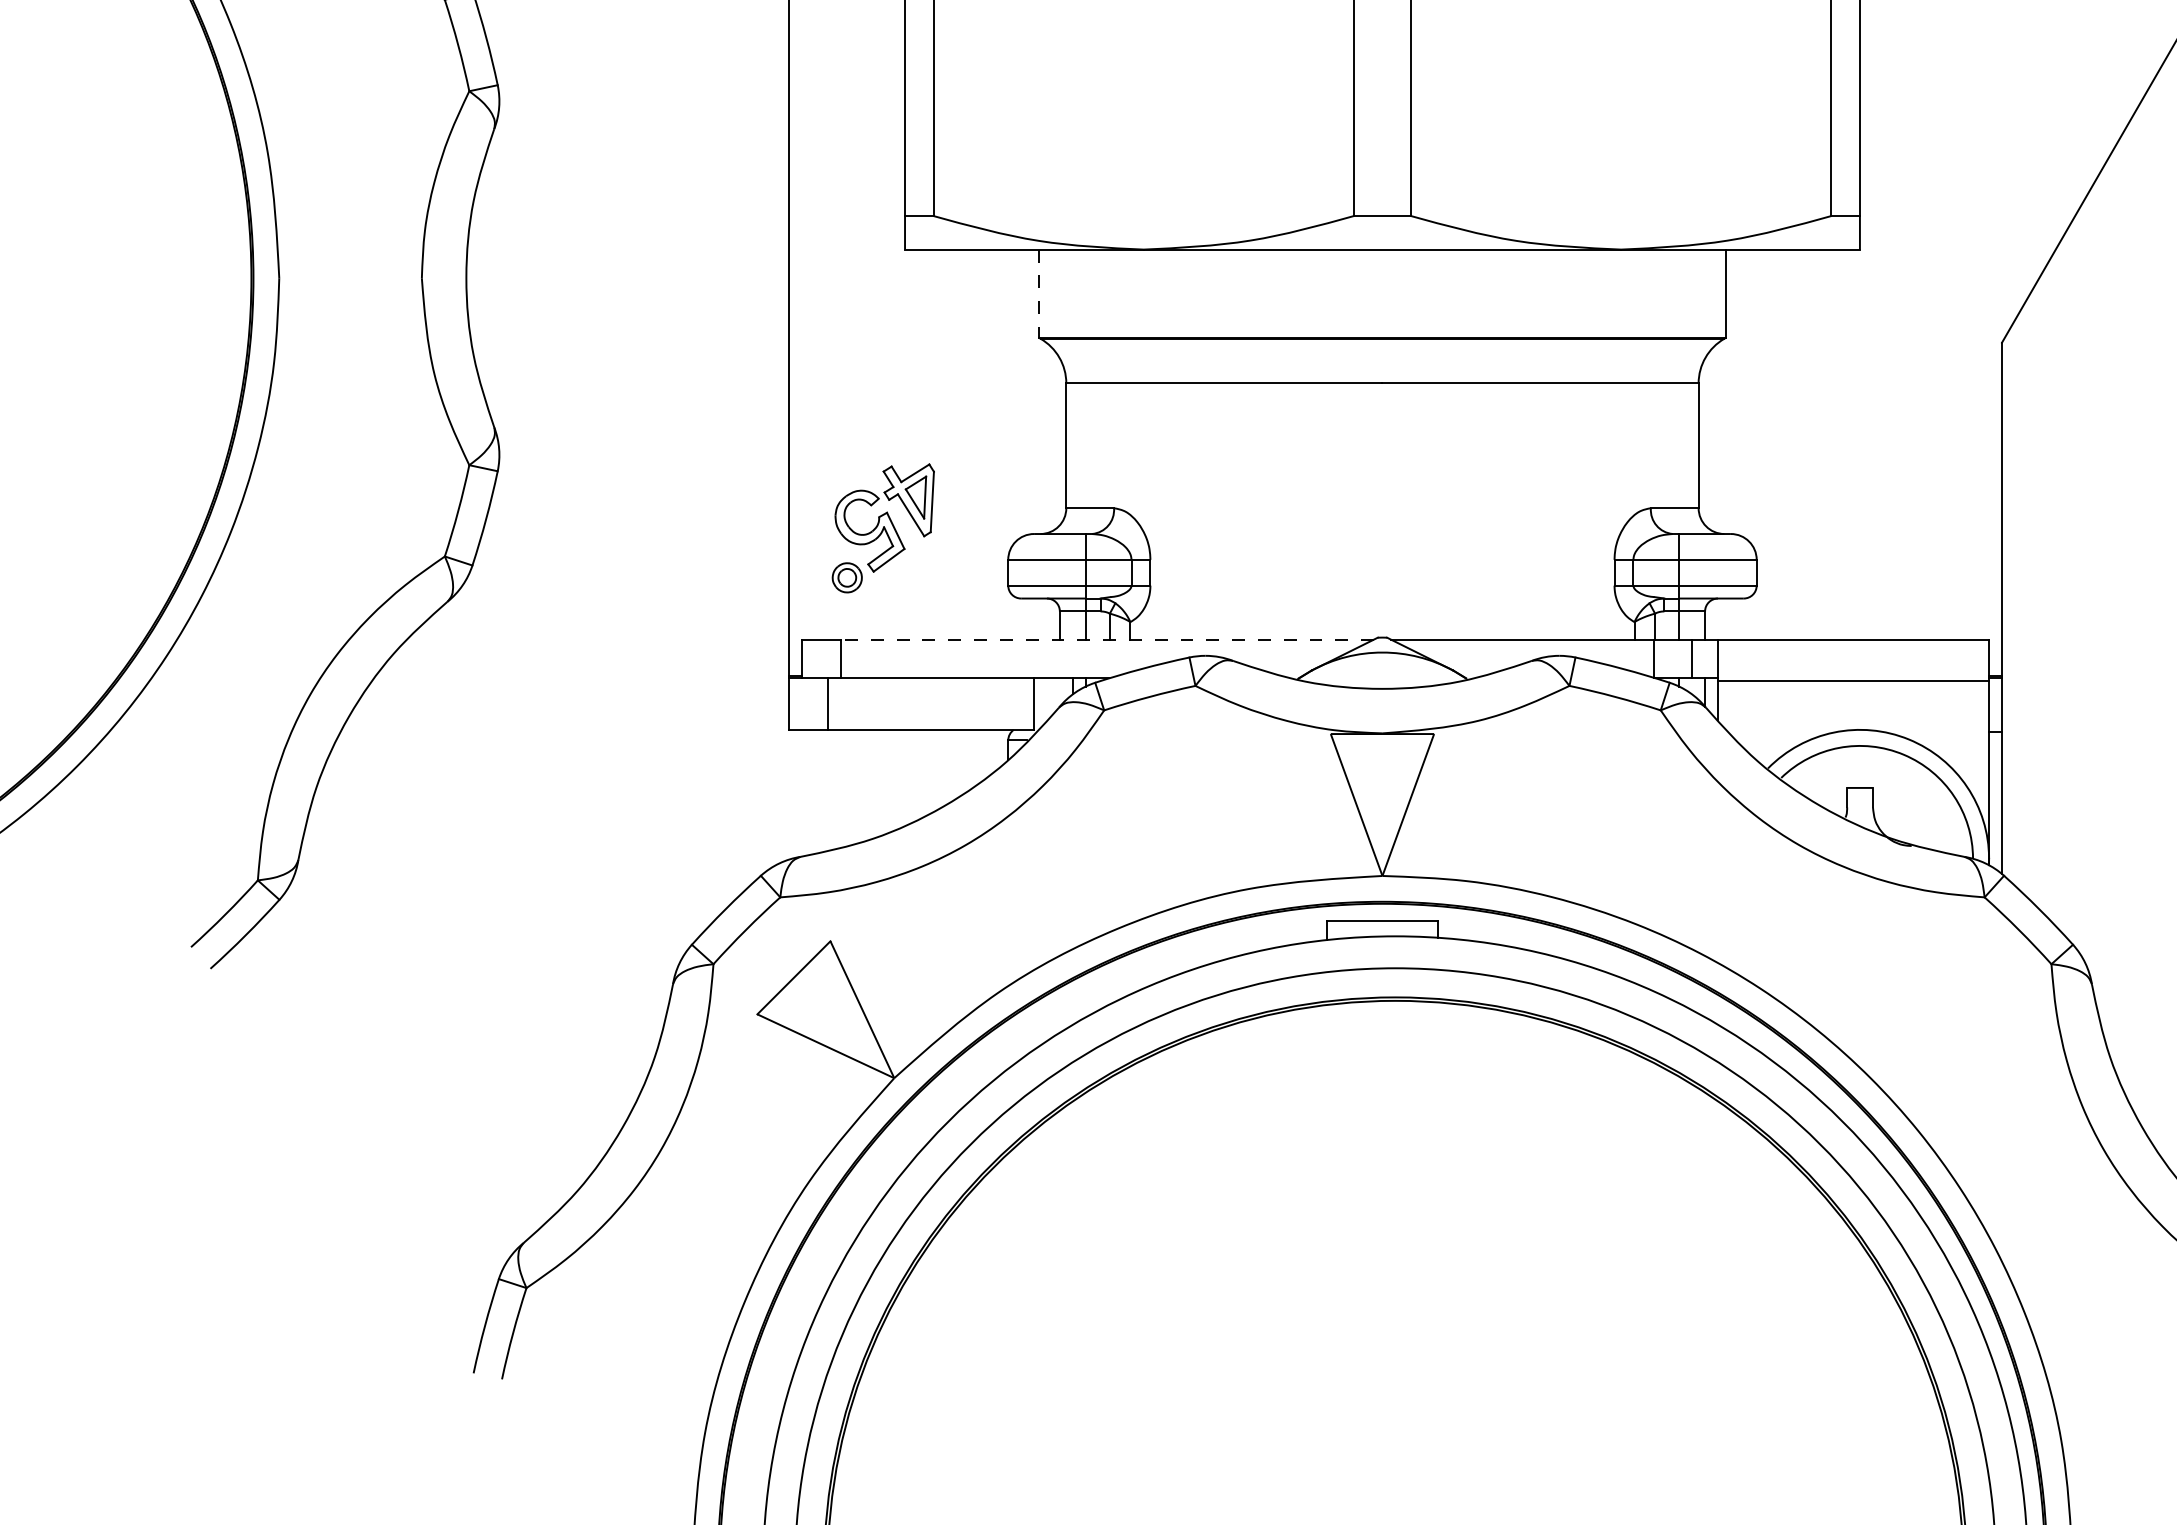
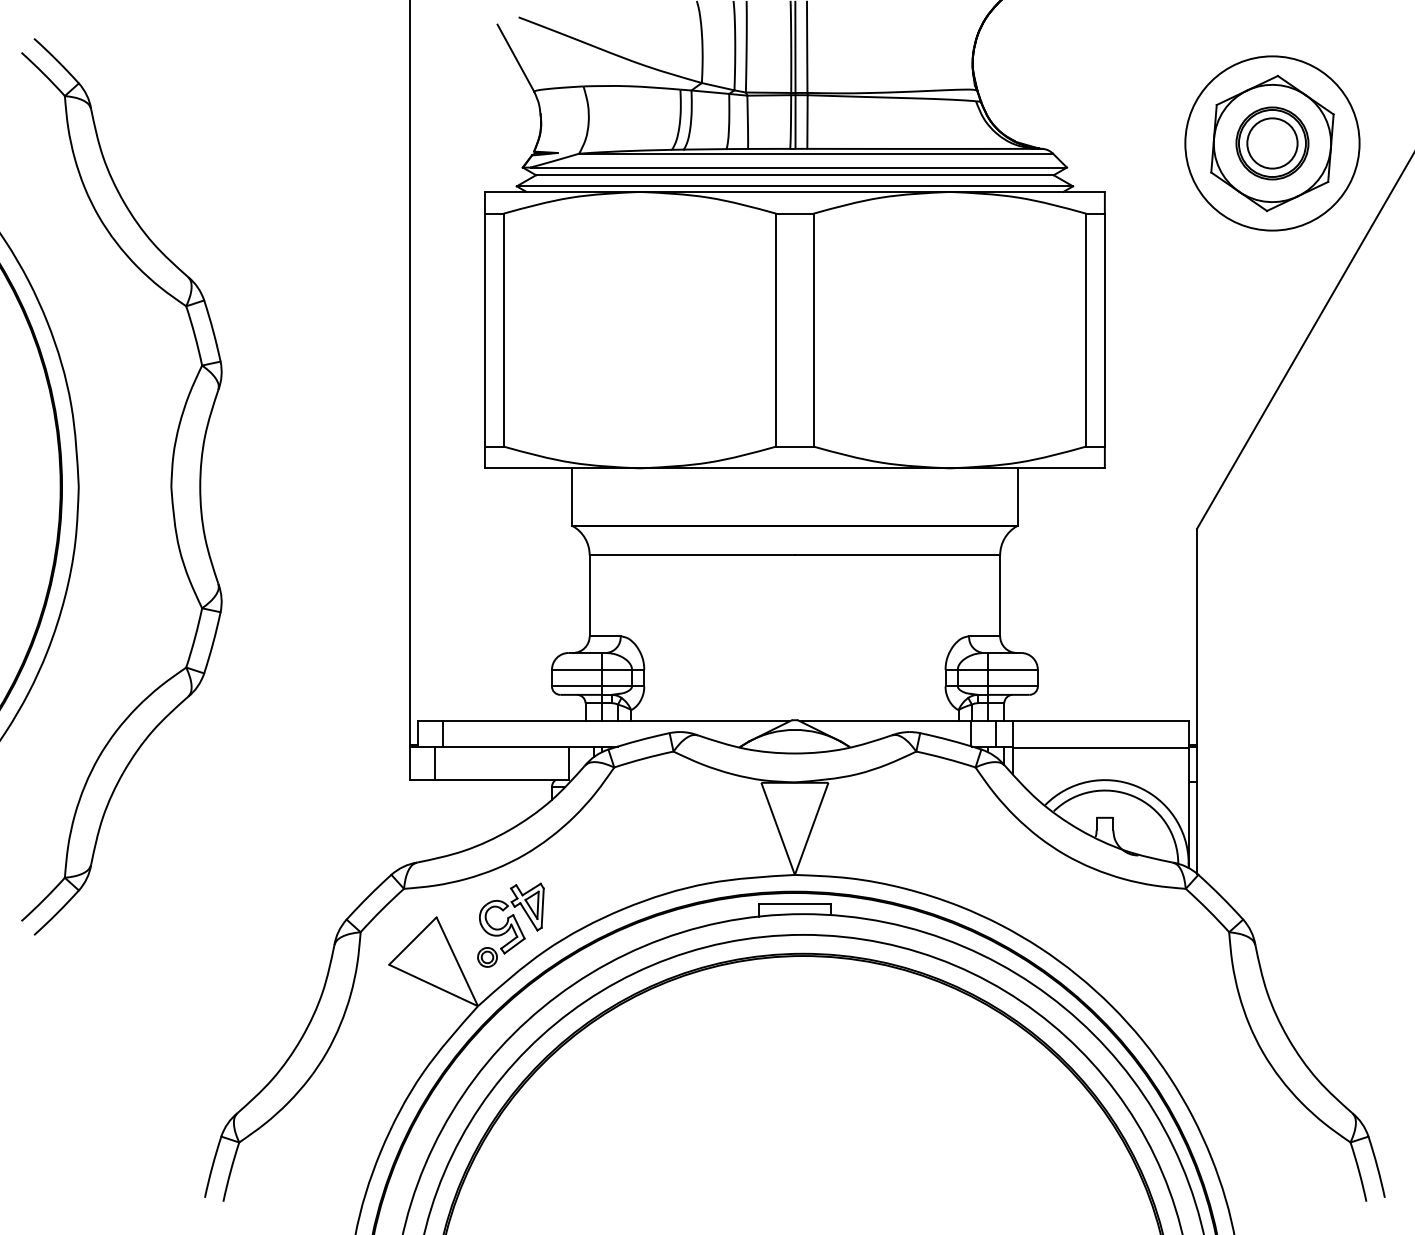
line: (1039, 294) -> (572, 497), dashed -> solid
part: (882, 527) -> (510, 924), moved
line: (1106, 639) -> (615, 721), dashed -> solid

